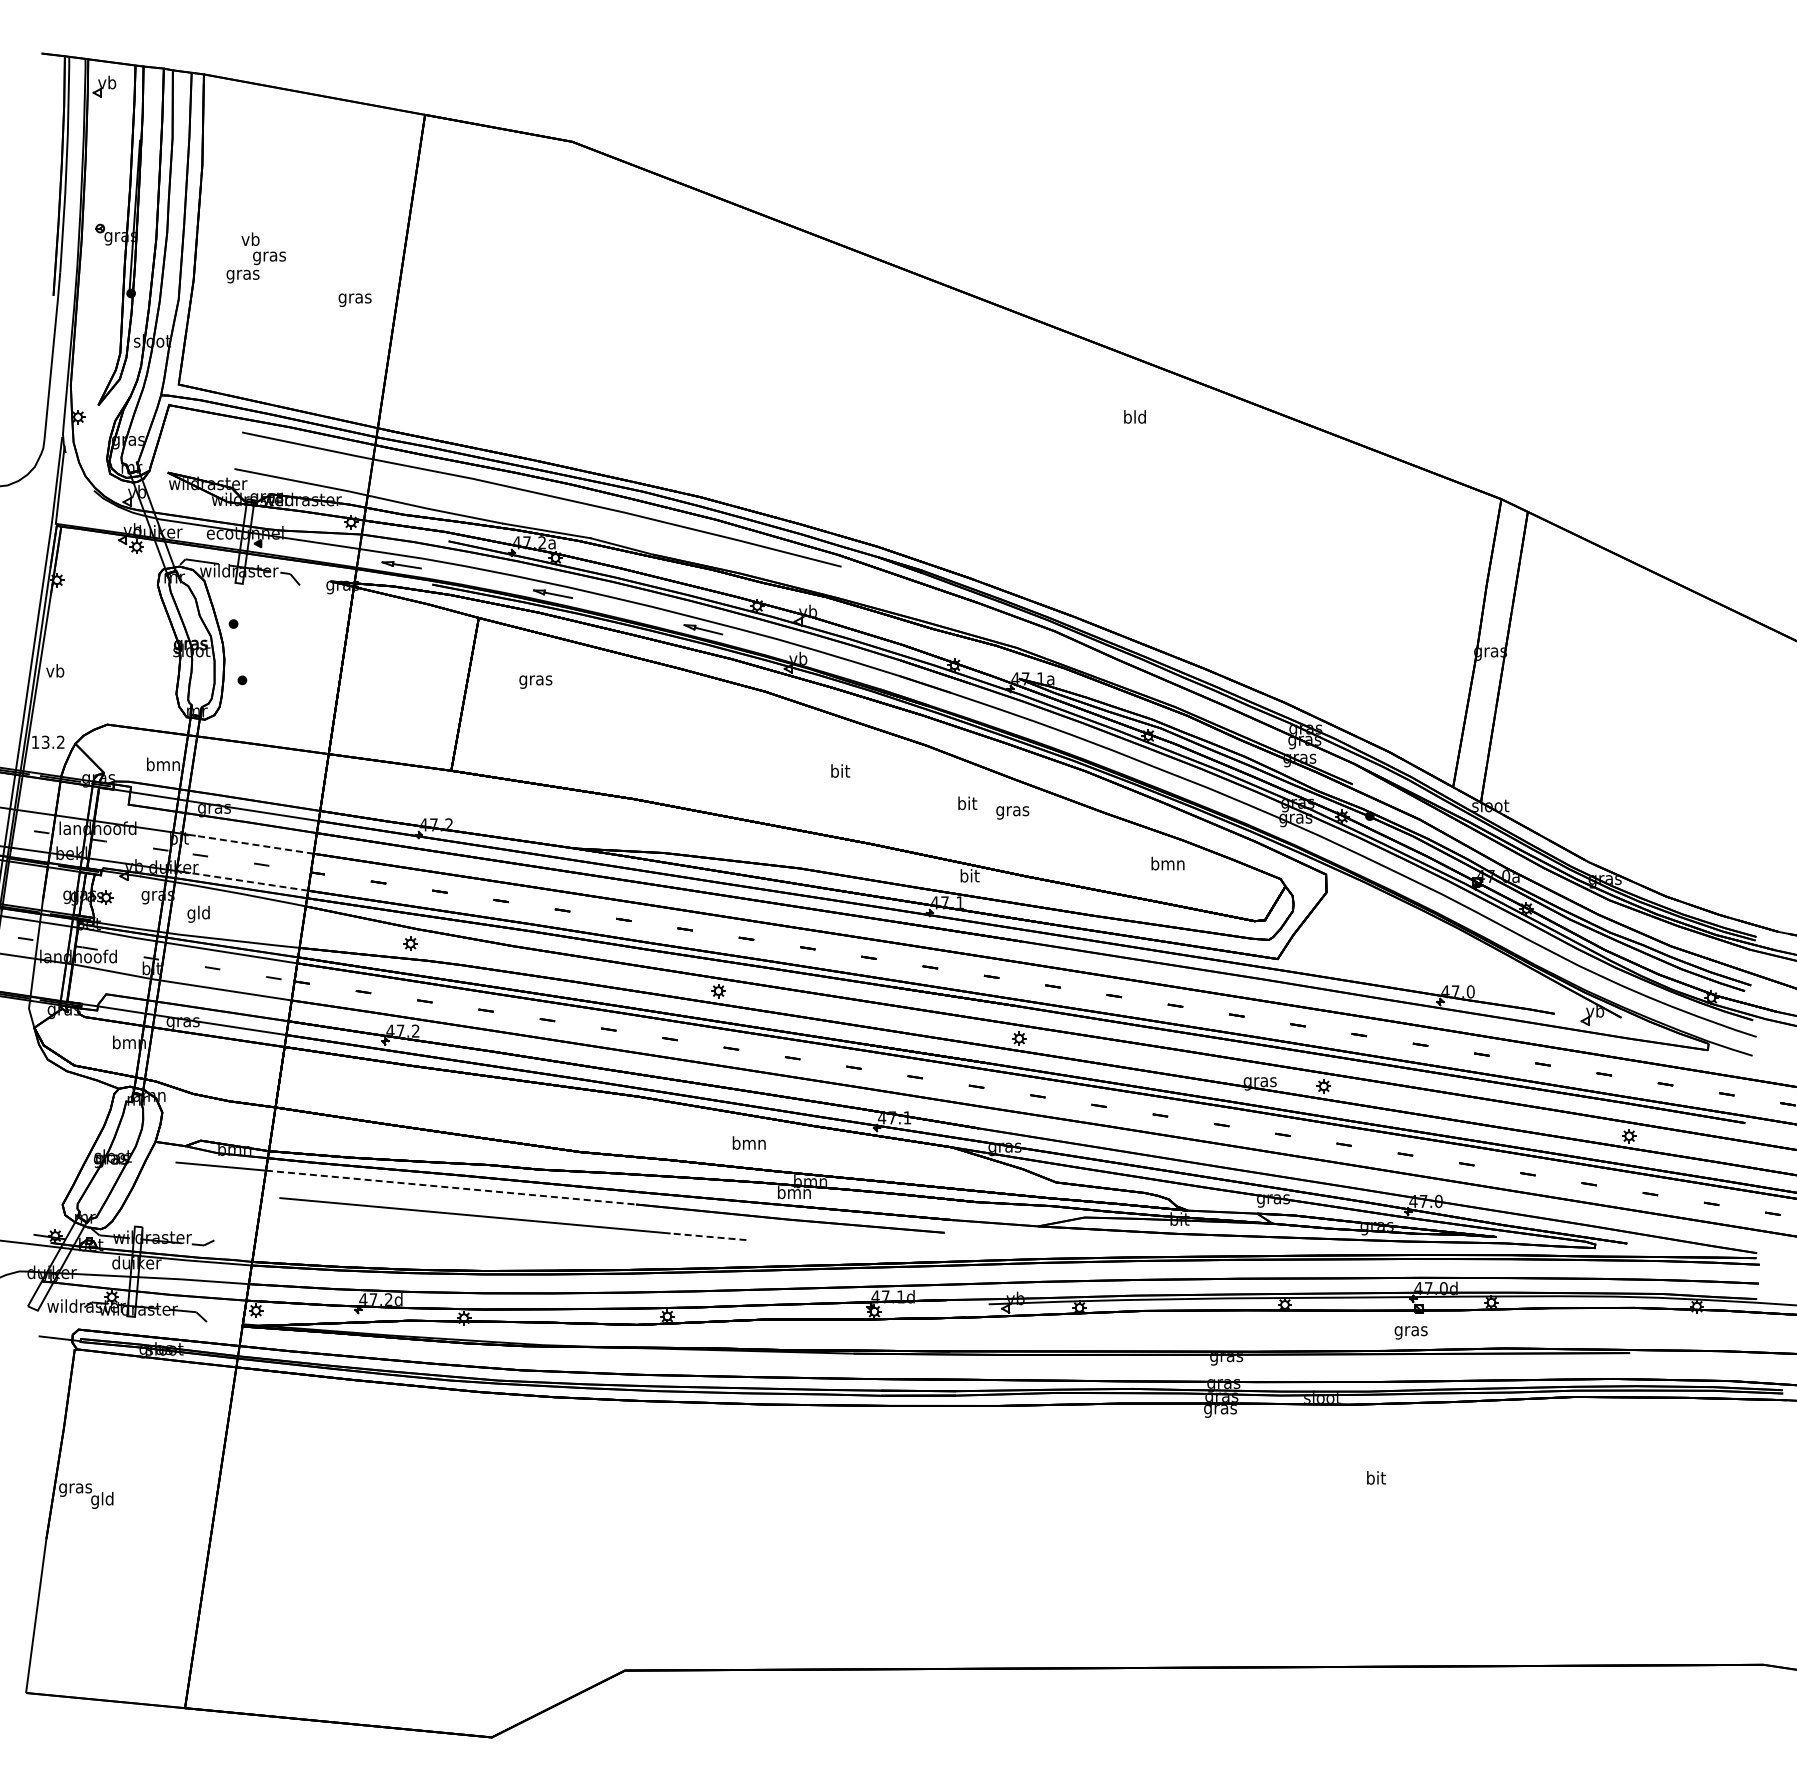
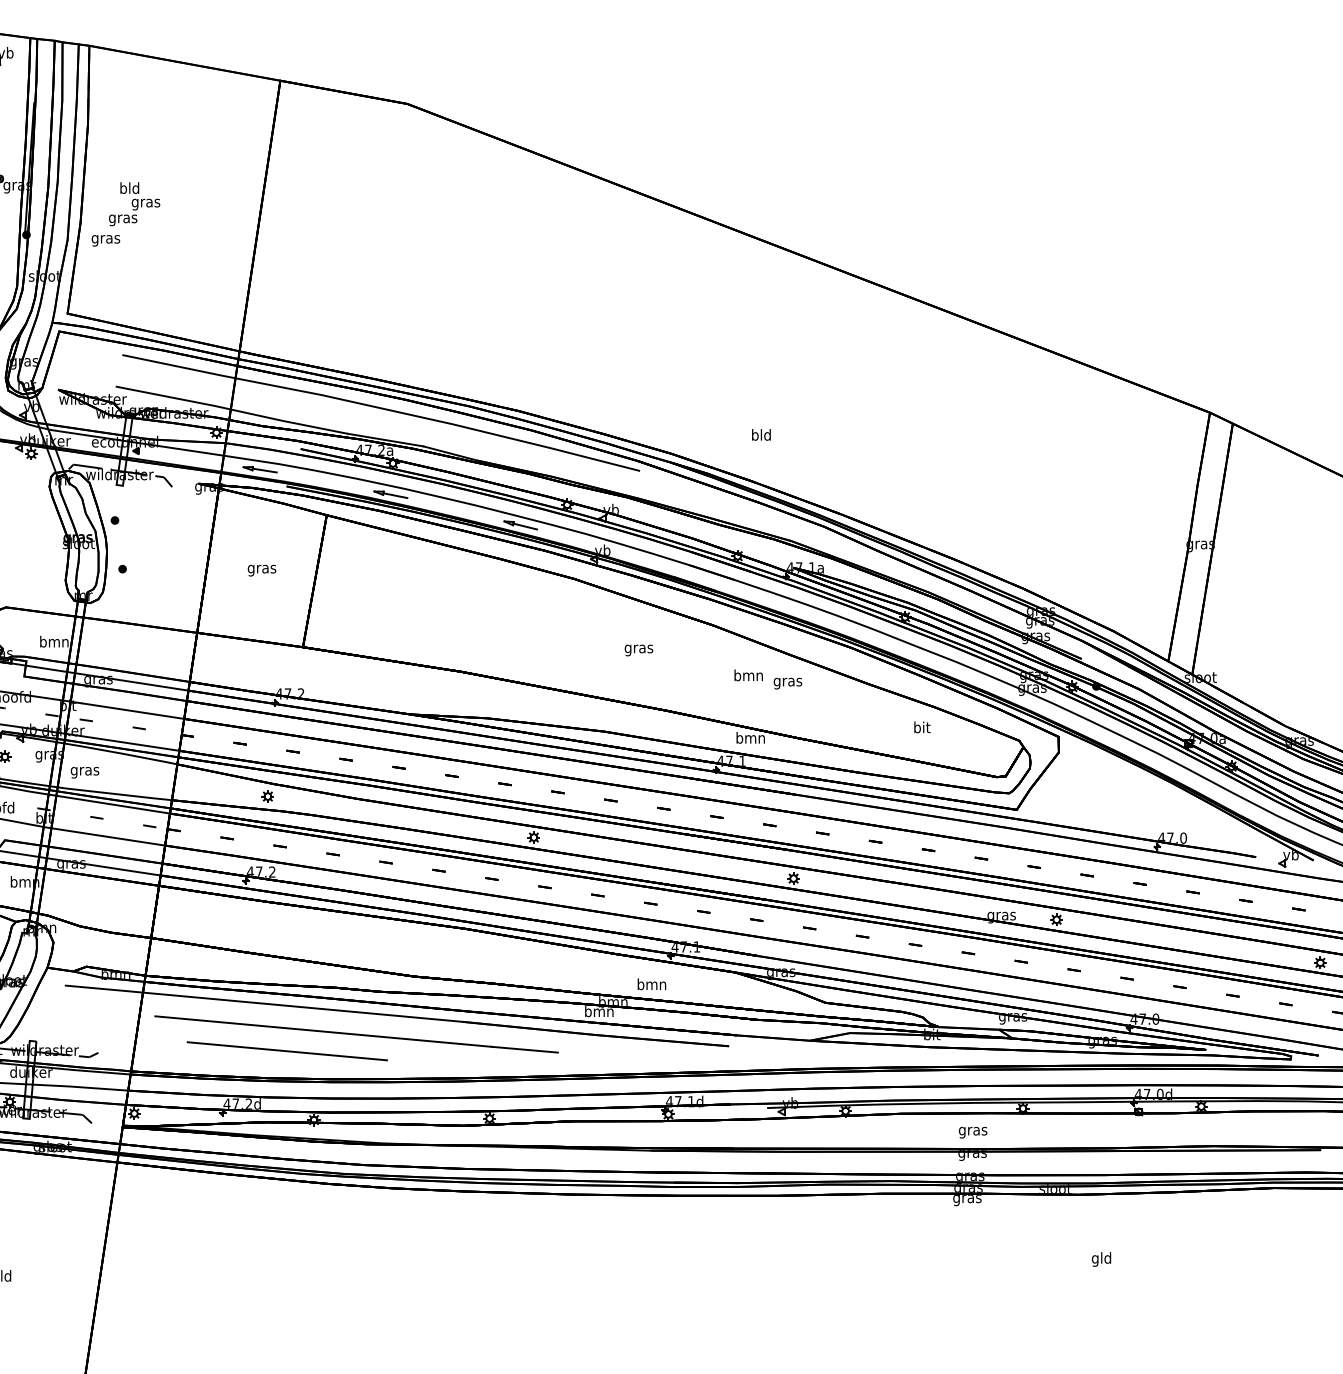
text: (250, 238) -> (129, 187), vb -> bld
text: (354, 299) -> (105, 240), moved
text: (1134, 416) -> (760, 434), moved
text: (535, 681) -> (261, 570), moved
text: (839, 772) -> (638, 648), bit -> gras
text: (966, 803) -> (747, 675), bit -> bmn
line: (254, 844) -> (133, 710), dashed -> solid
text: (1167, 863) -> (921, 727), bmn -> bit
text: (969, 875) -> (750, 737), bit -> bmn
line: (248, 881) -> (127, 742), dashed -> solid
text: (198, 913) -> (84, 770), gld -> gras
text: (748, 1142) -> (651, 983), moved
line: (451, 1187) -> (303, 1007), dashed -> solid
line: (708, 1236) -> (525, 1049), dashed -> solid
line: (432, 1238) -> (286, 1051), added
text: (1410, 1332) -> (972, 1132), moved
text: (1375, 1479) -> (1101, 1259), bit -> gld

